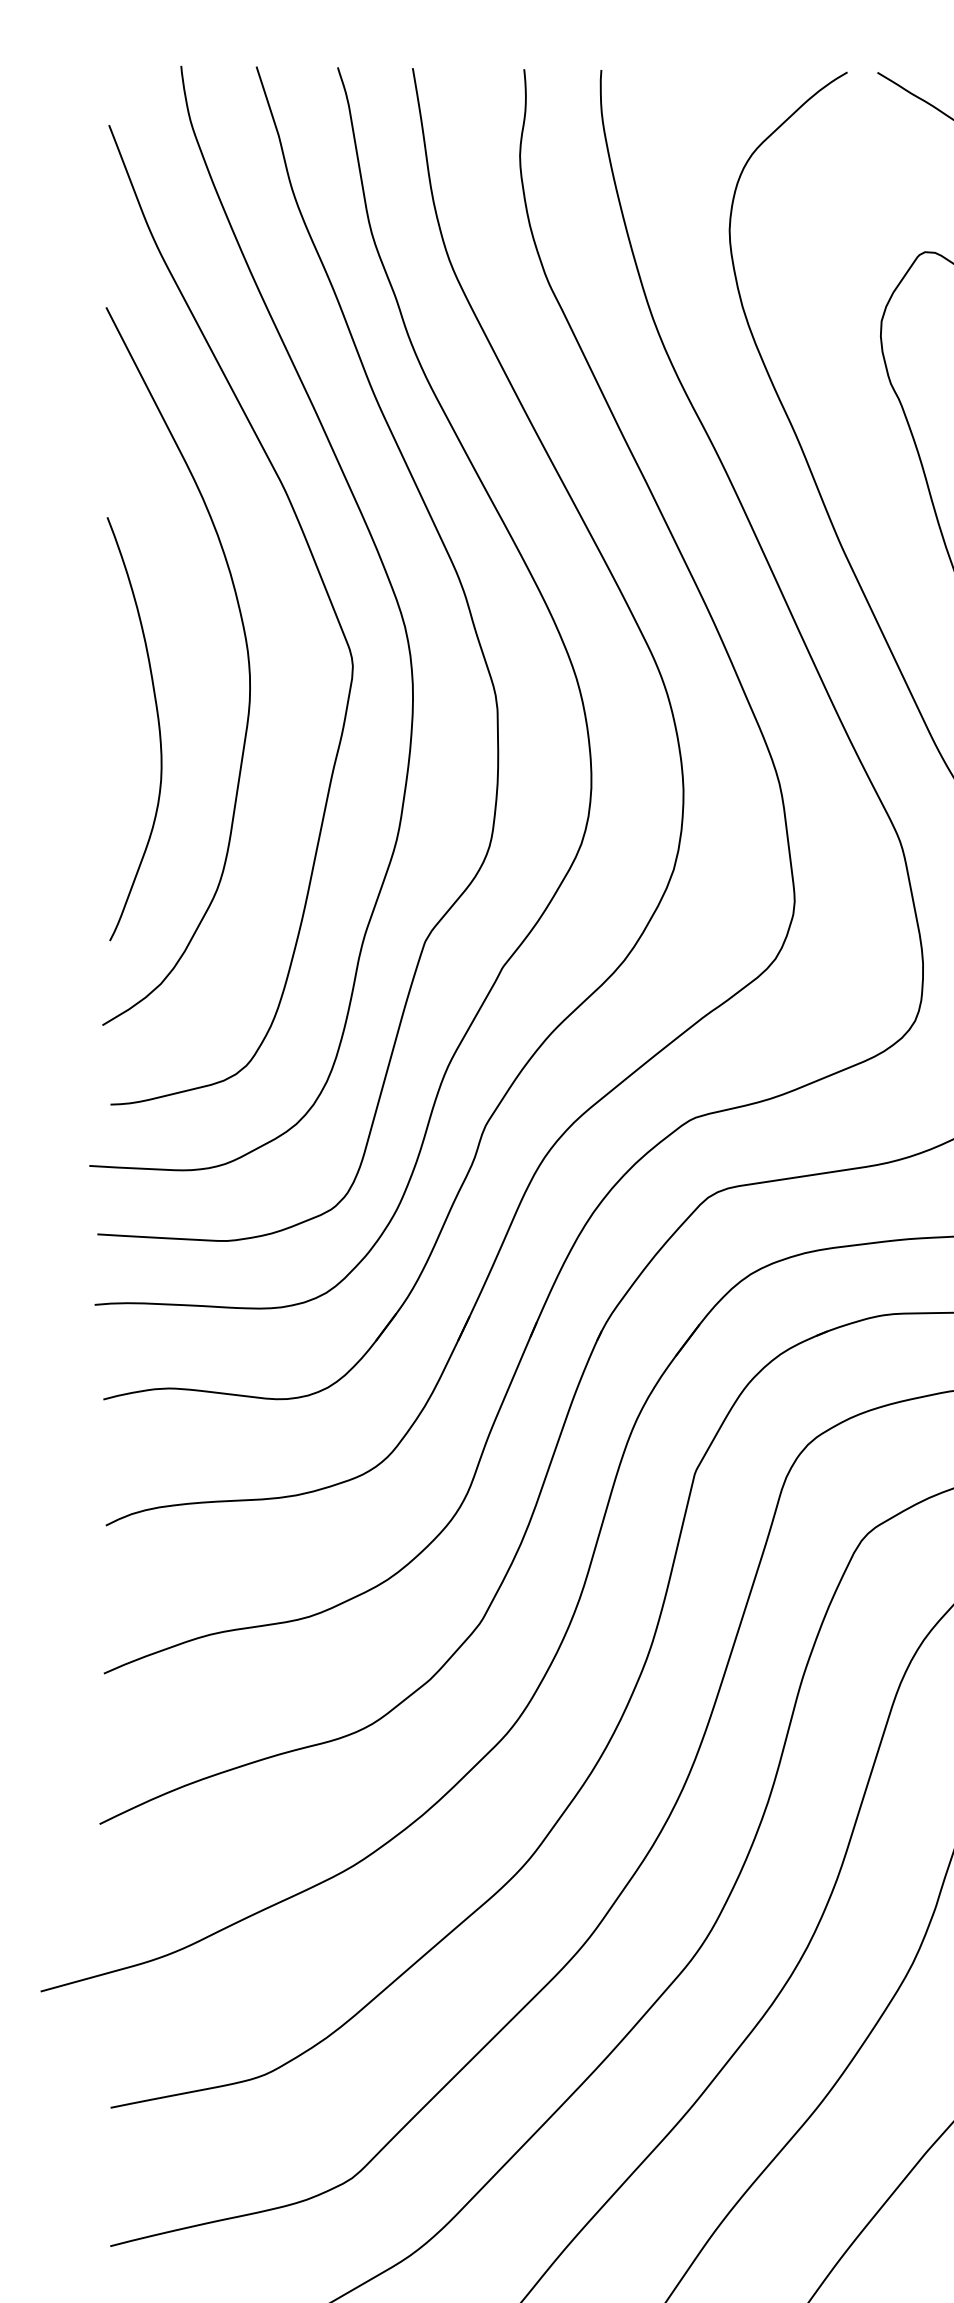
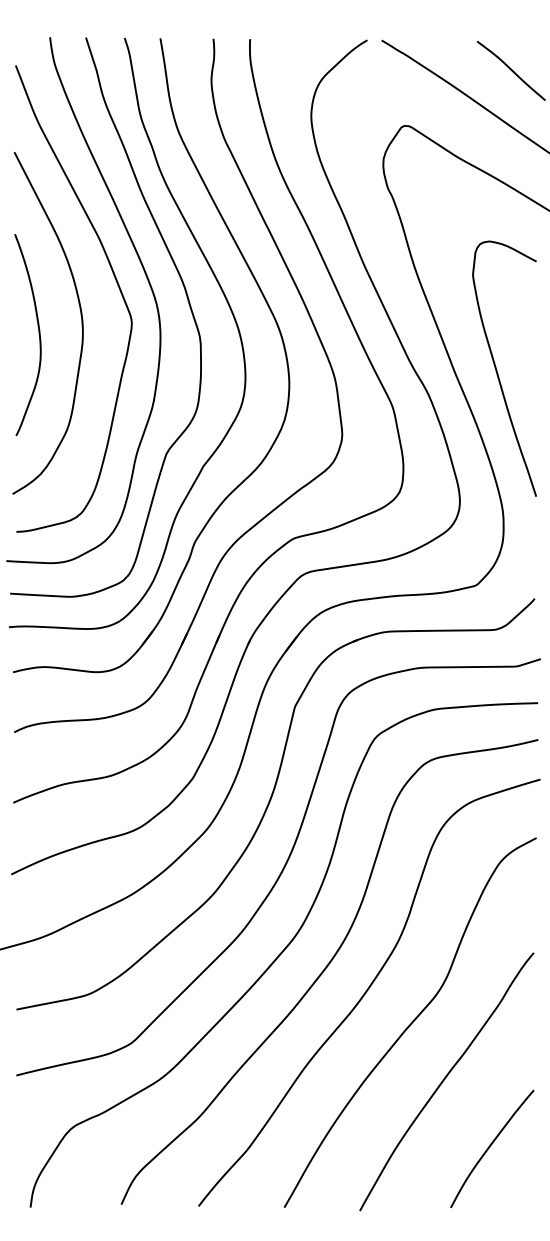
curve: (156, 727) -> (38, 334), moved

